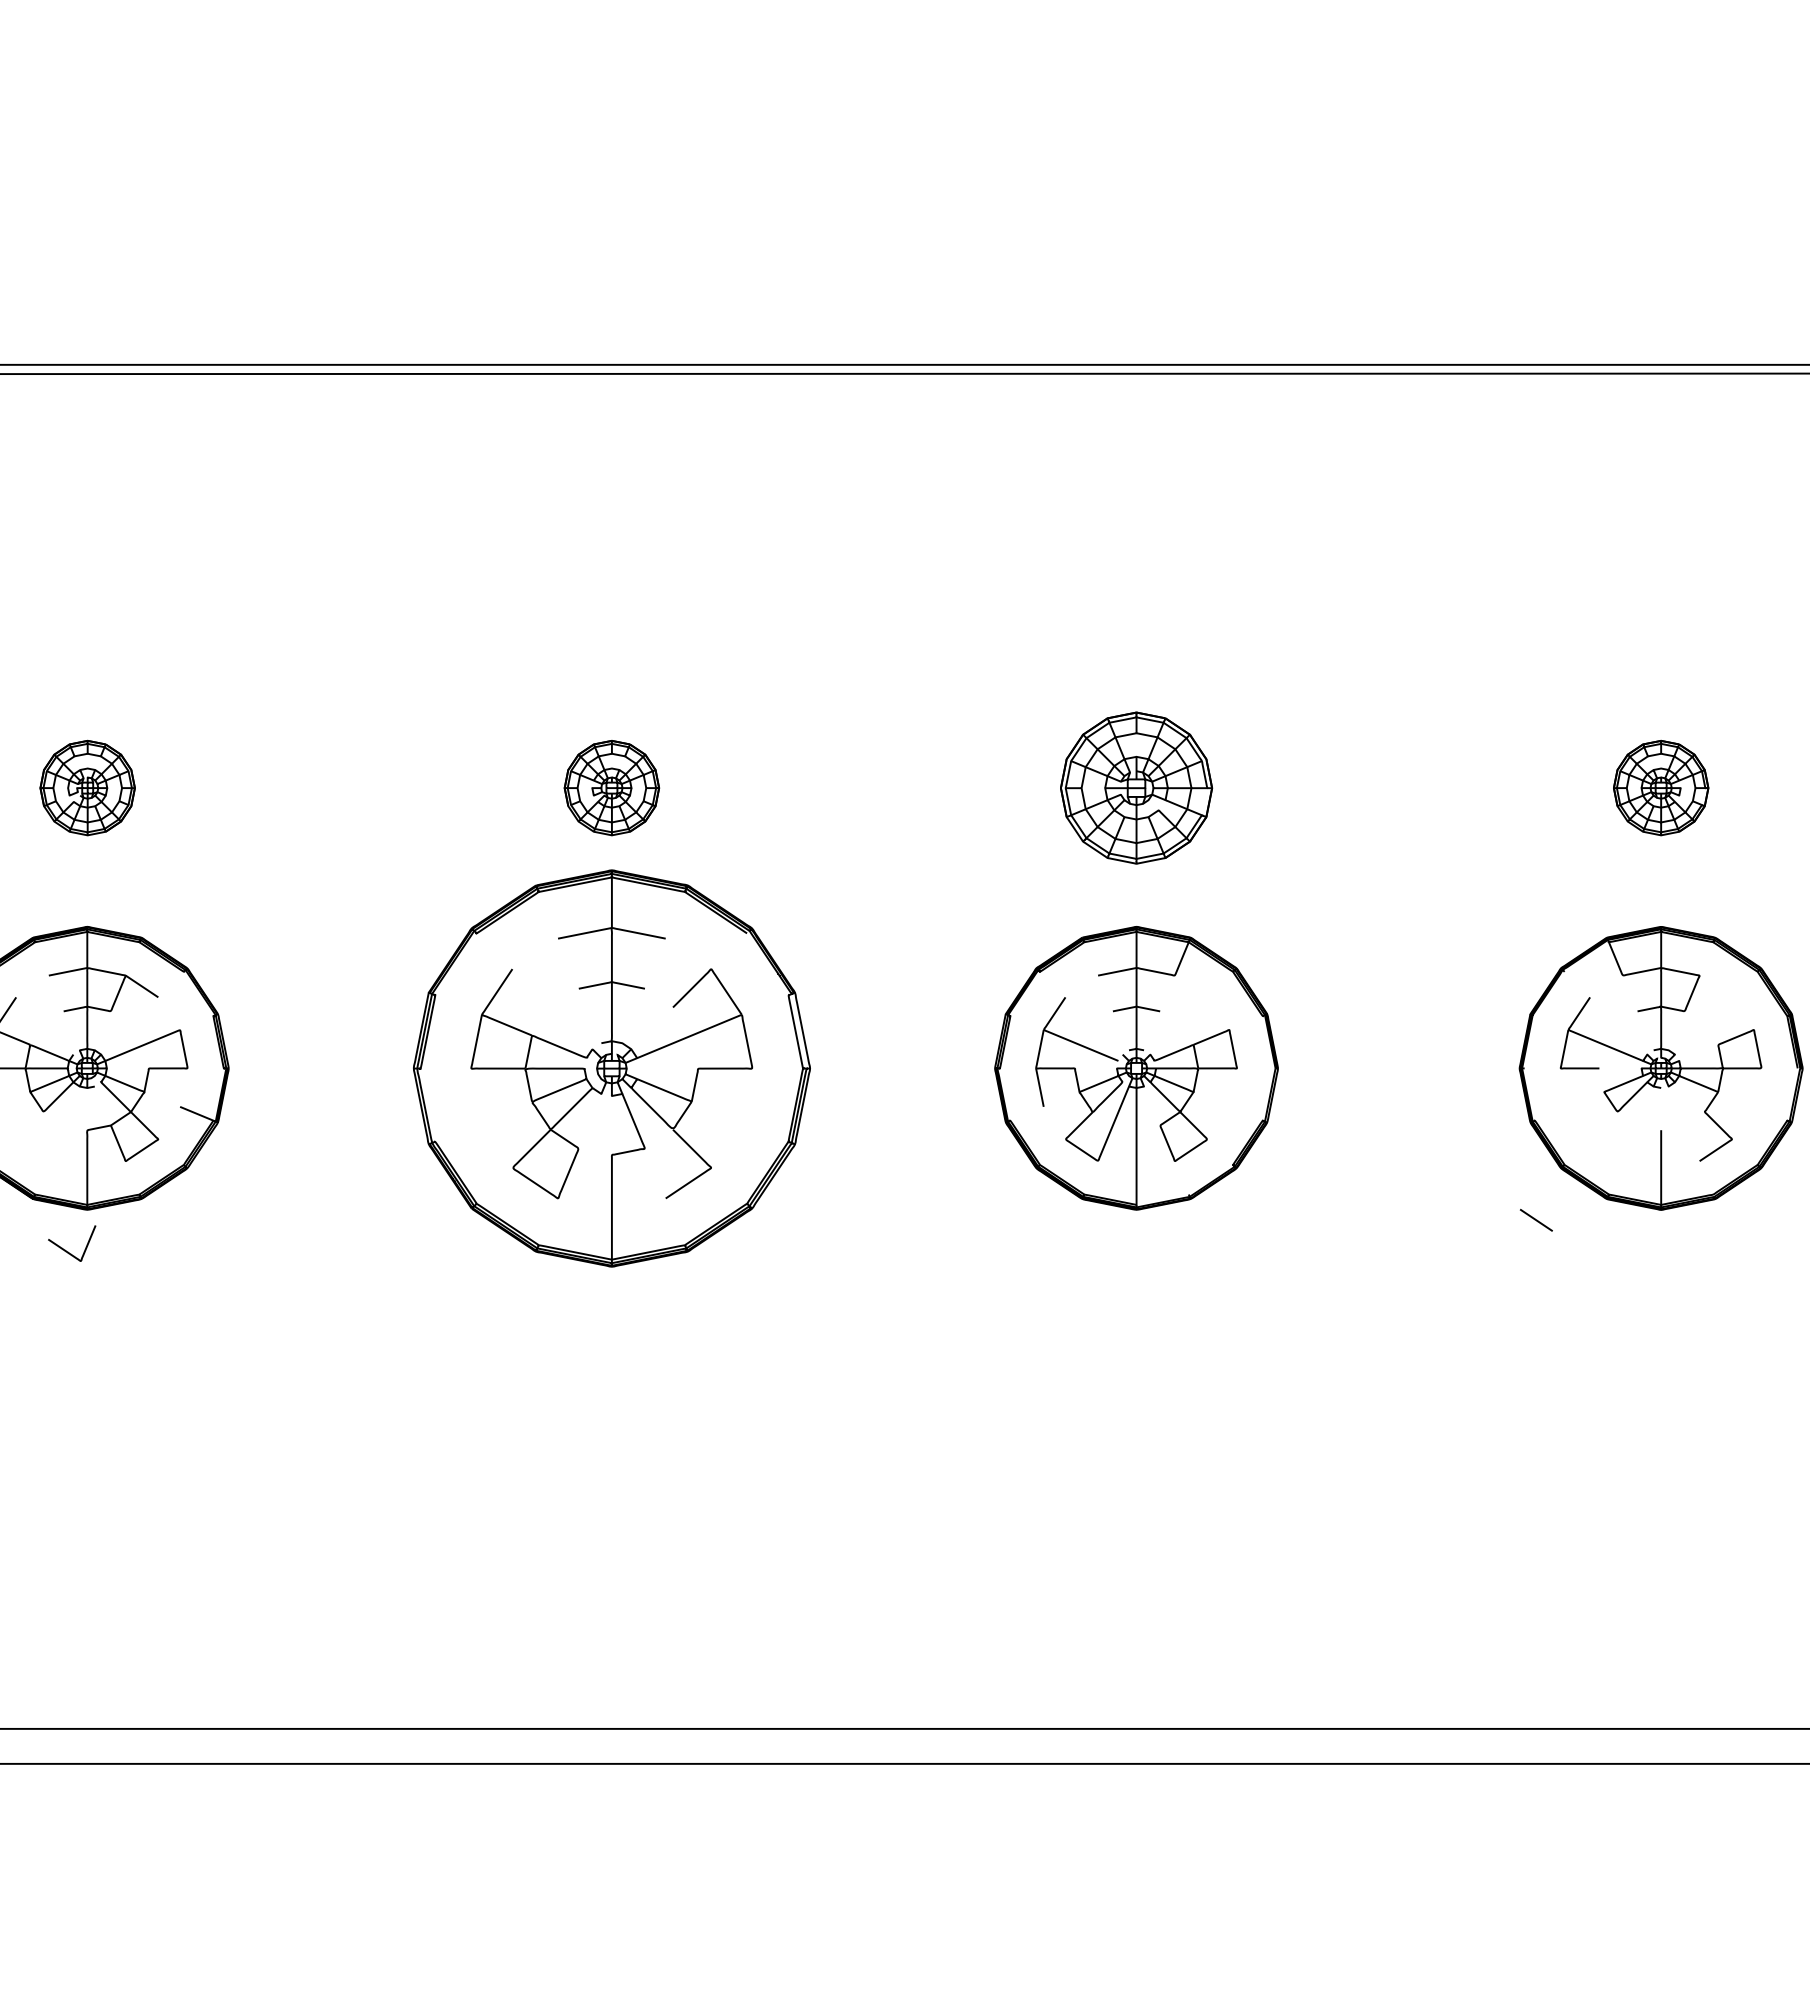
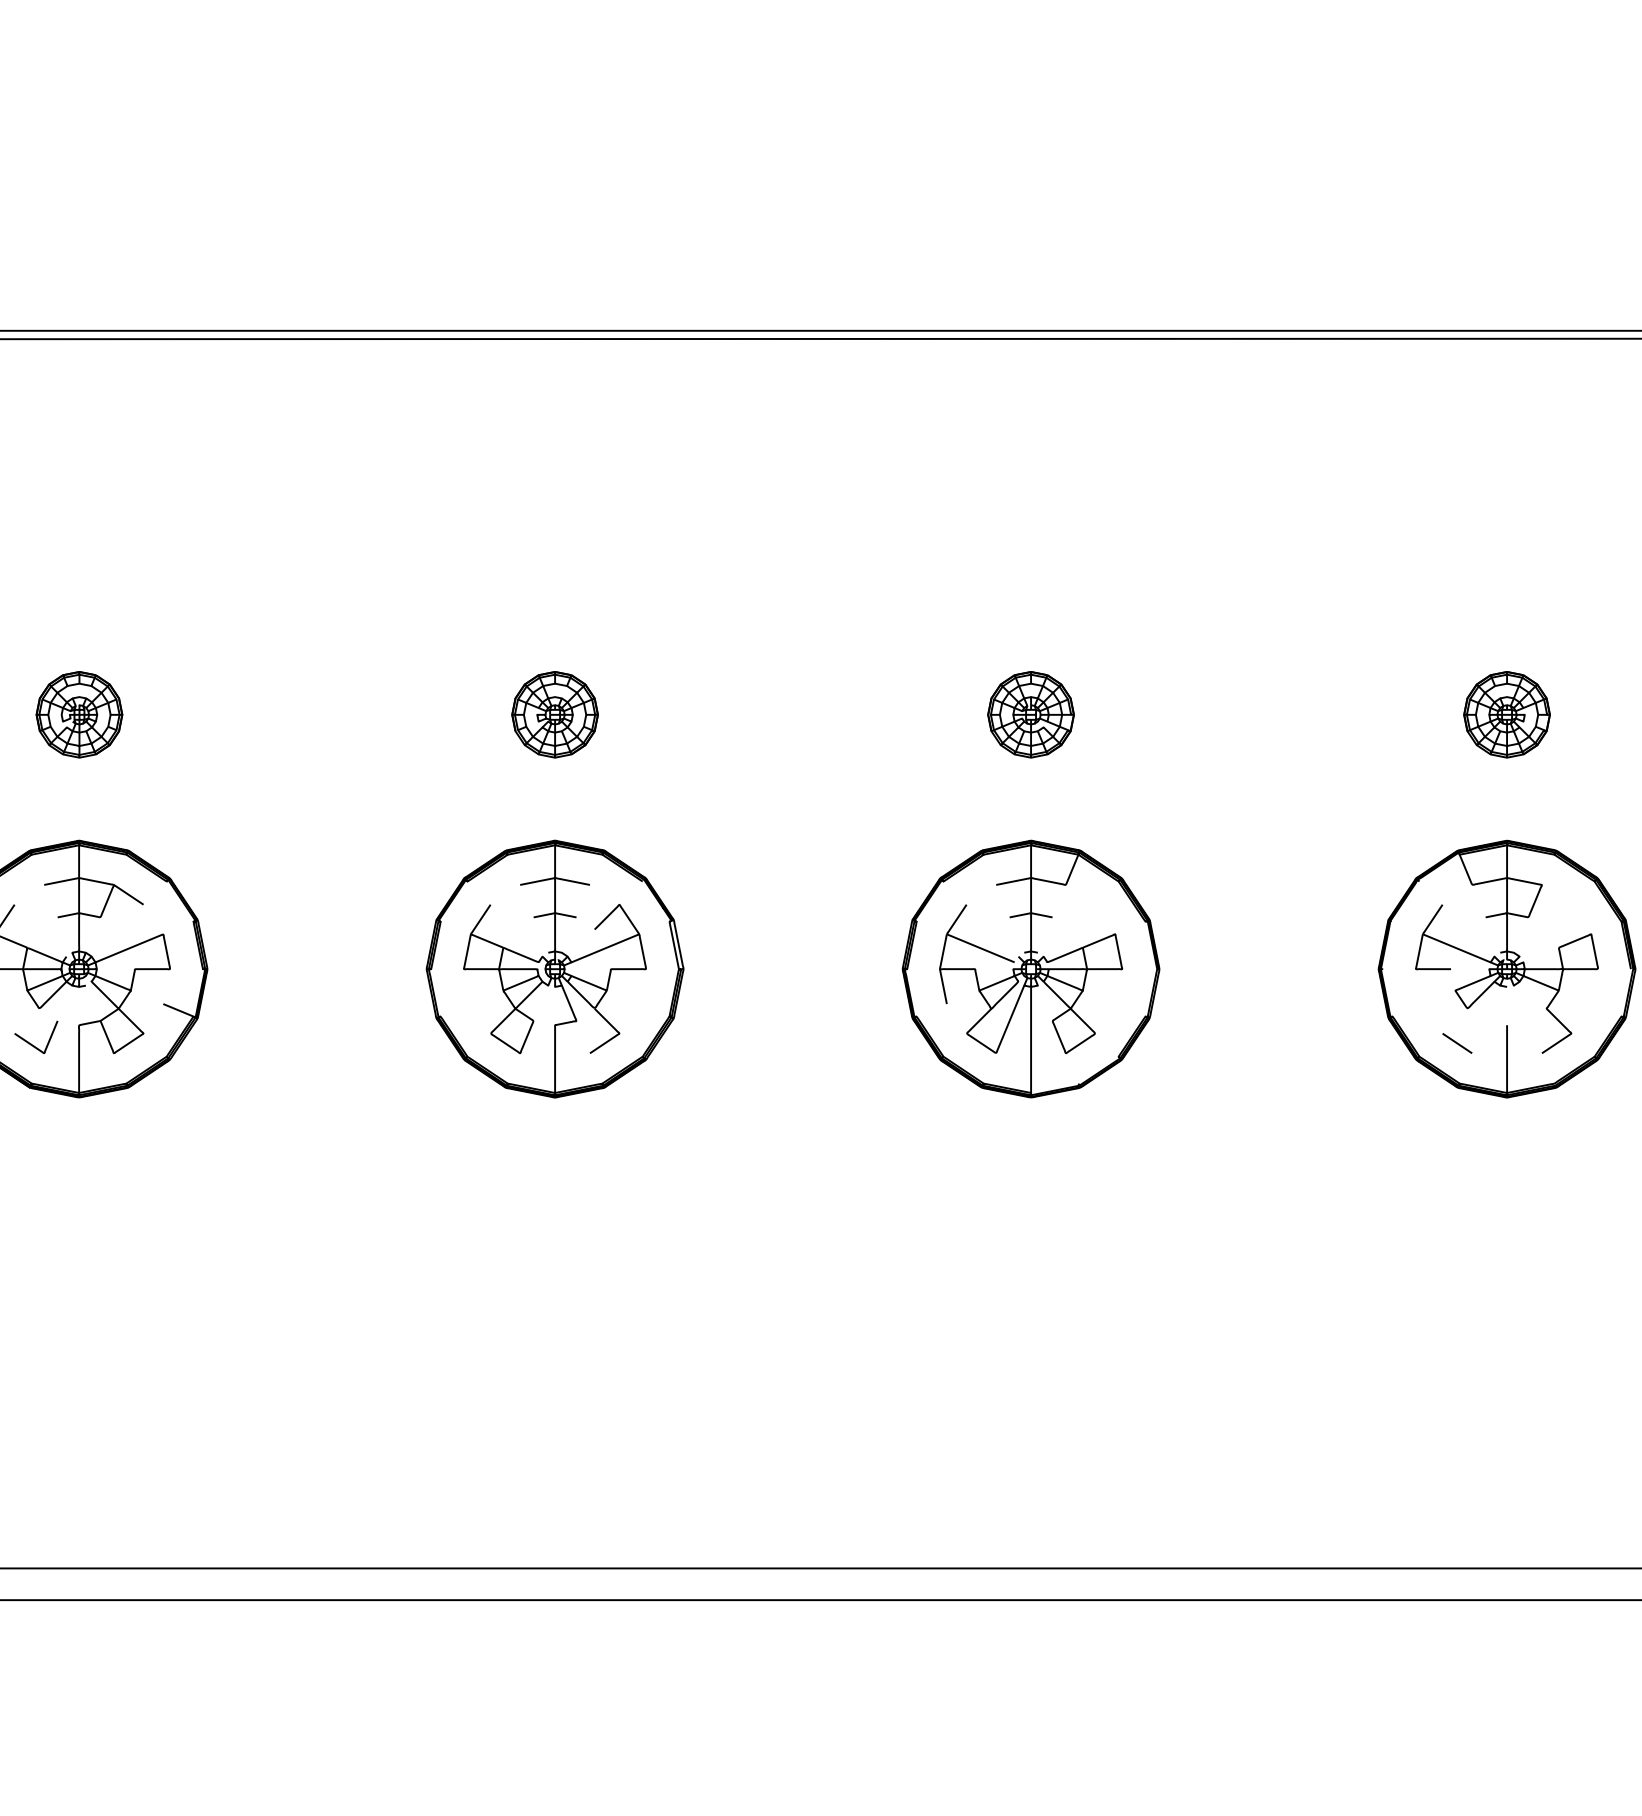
part: (1136, 787) -> (1031, 714), size x0.62
part: (611, 1067) -> (554, 968), size x0.71
line: (1536, 1219) -> (1457, 1042), moved
curve: (68, 1251) -> (33, 1044), moved

